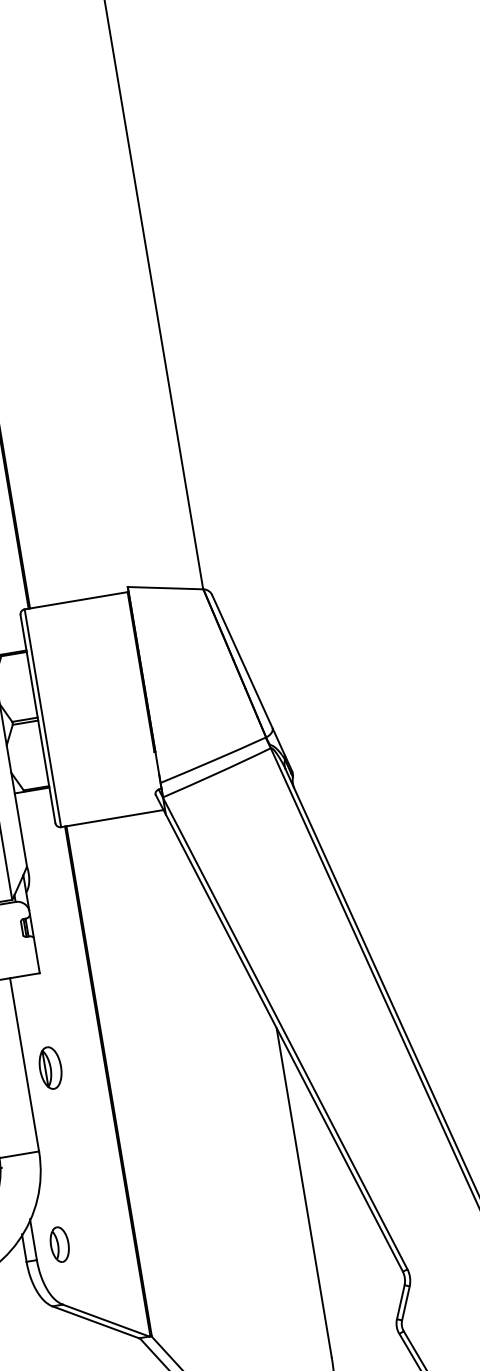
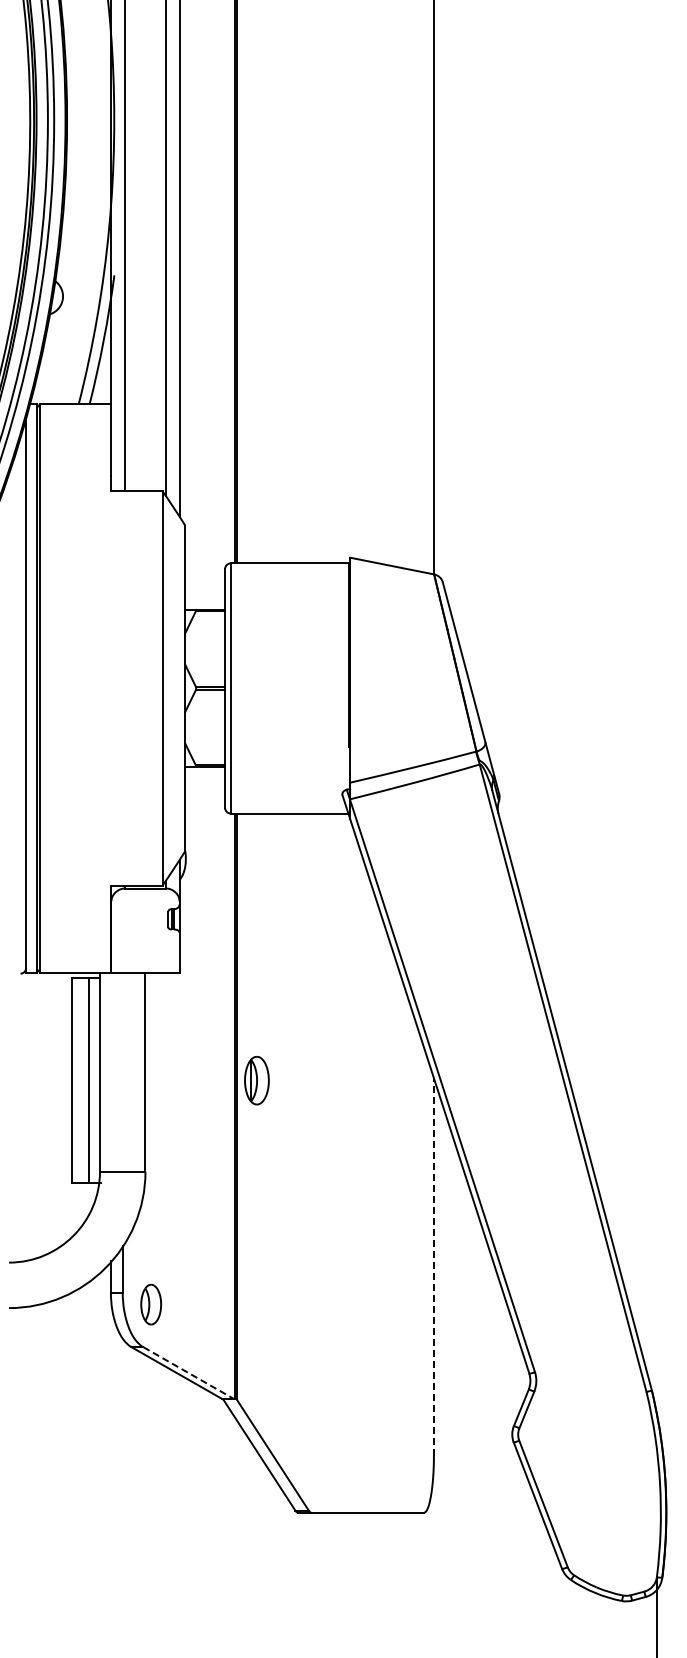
part: (50, 1068) -> (256, 1080), moved
line: (303, 1192) -> (433, 1267), solid -> dashed
part: (60, 1244) -> (151, 1304), moved
line: (106, 1320) -> (189, 1373), solid -> dashed

